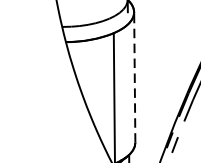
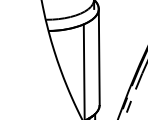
line: (135, 76) -> (99, 56), dashed -> solid

